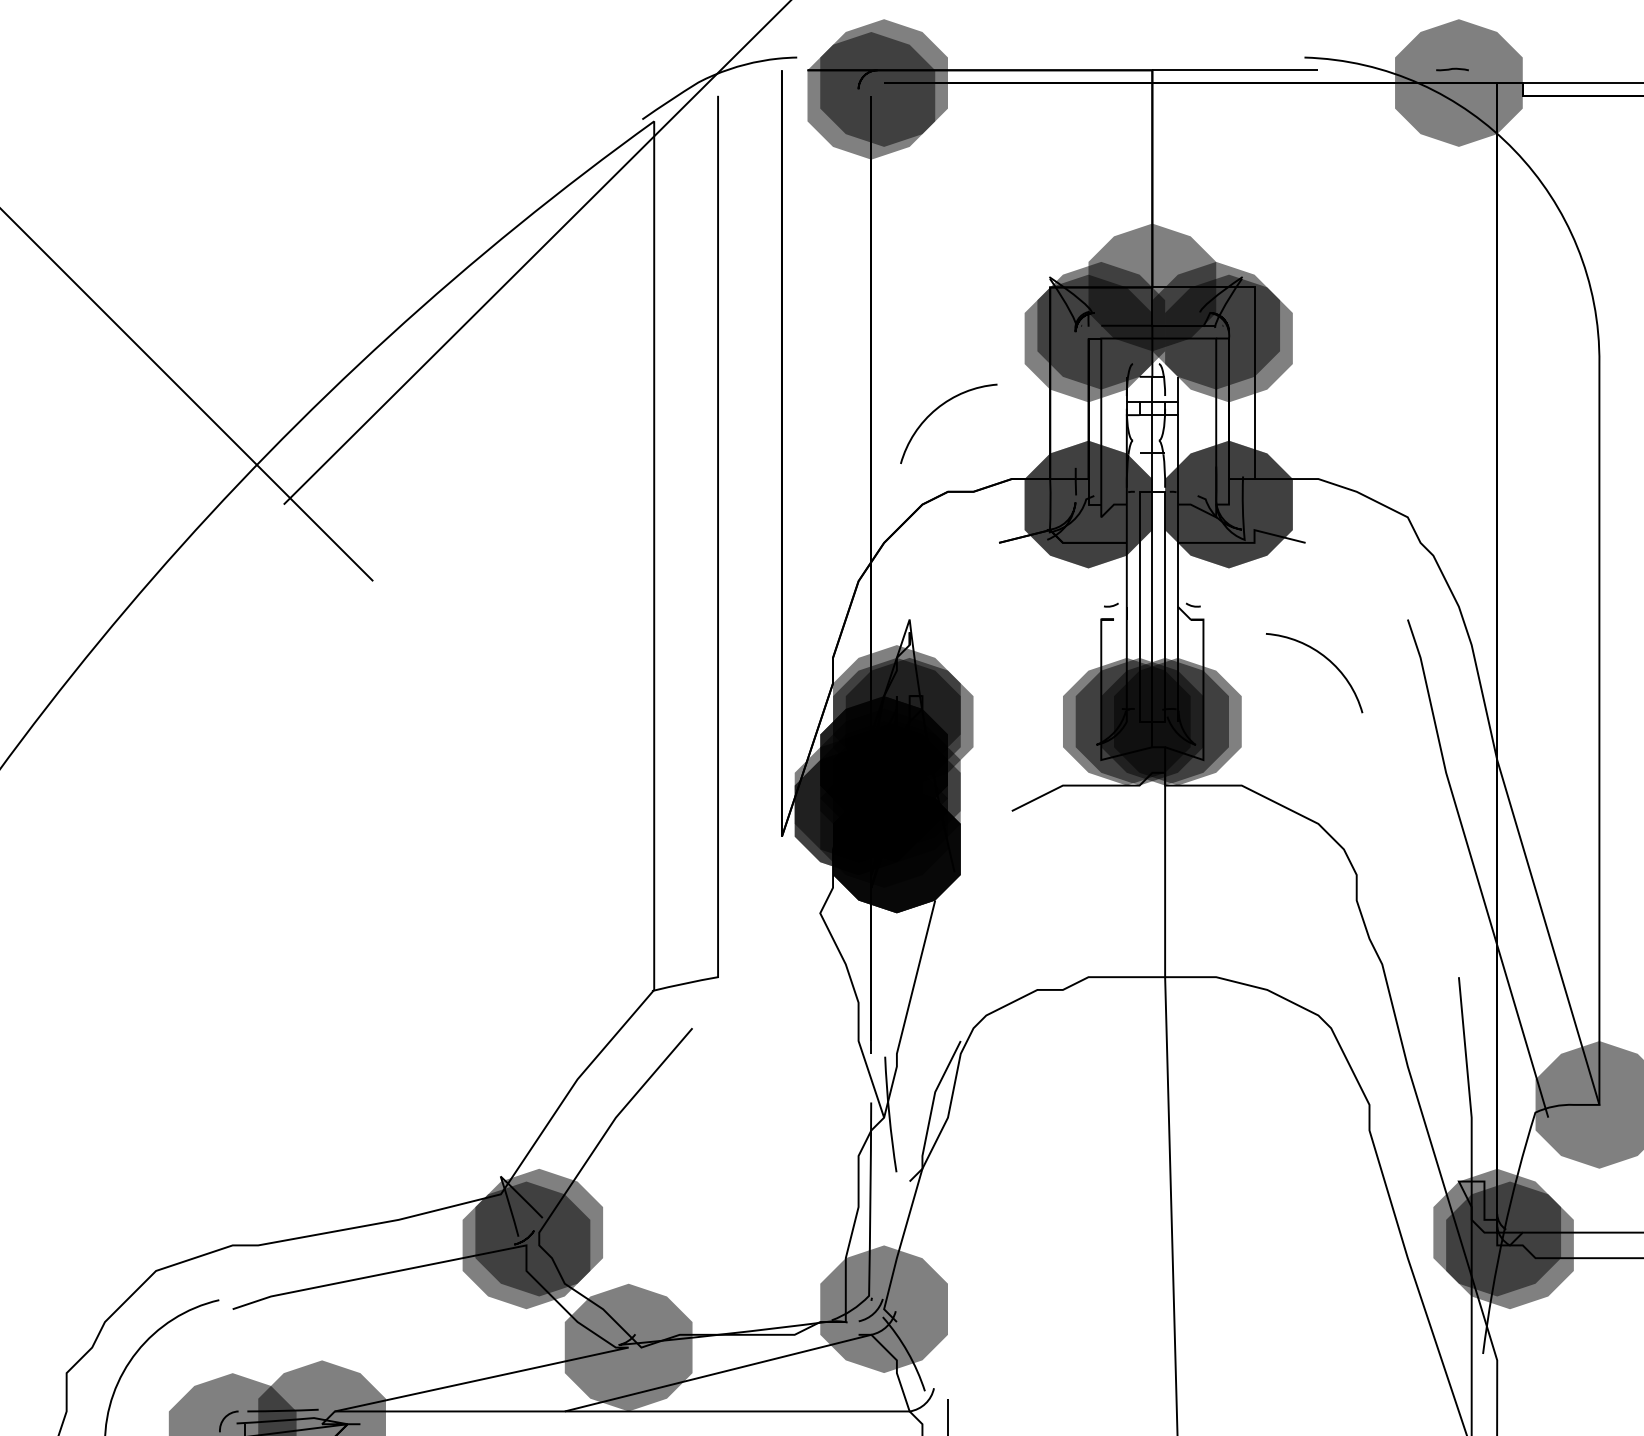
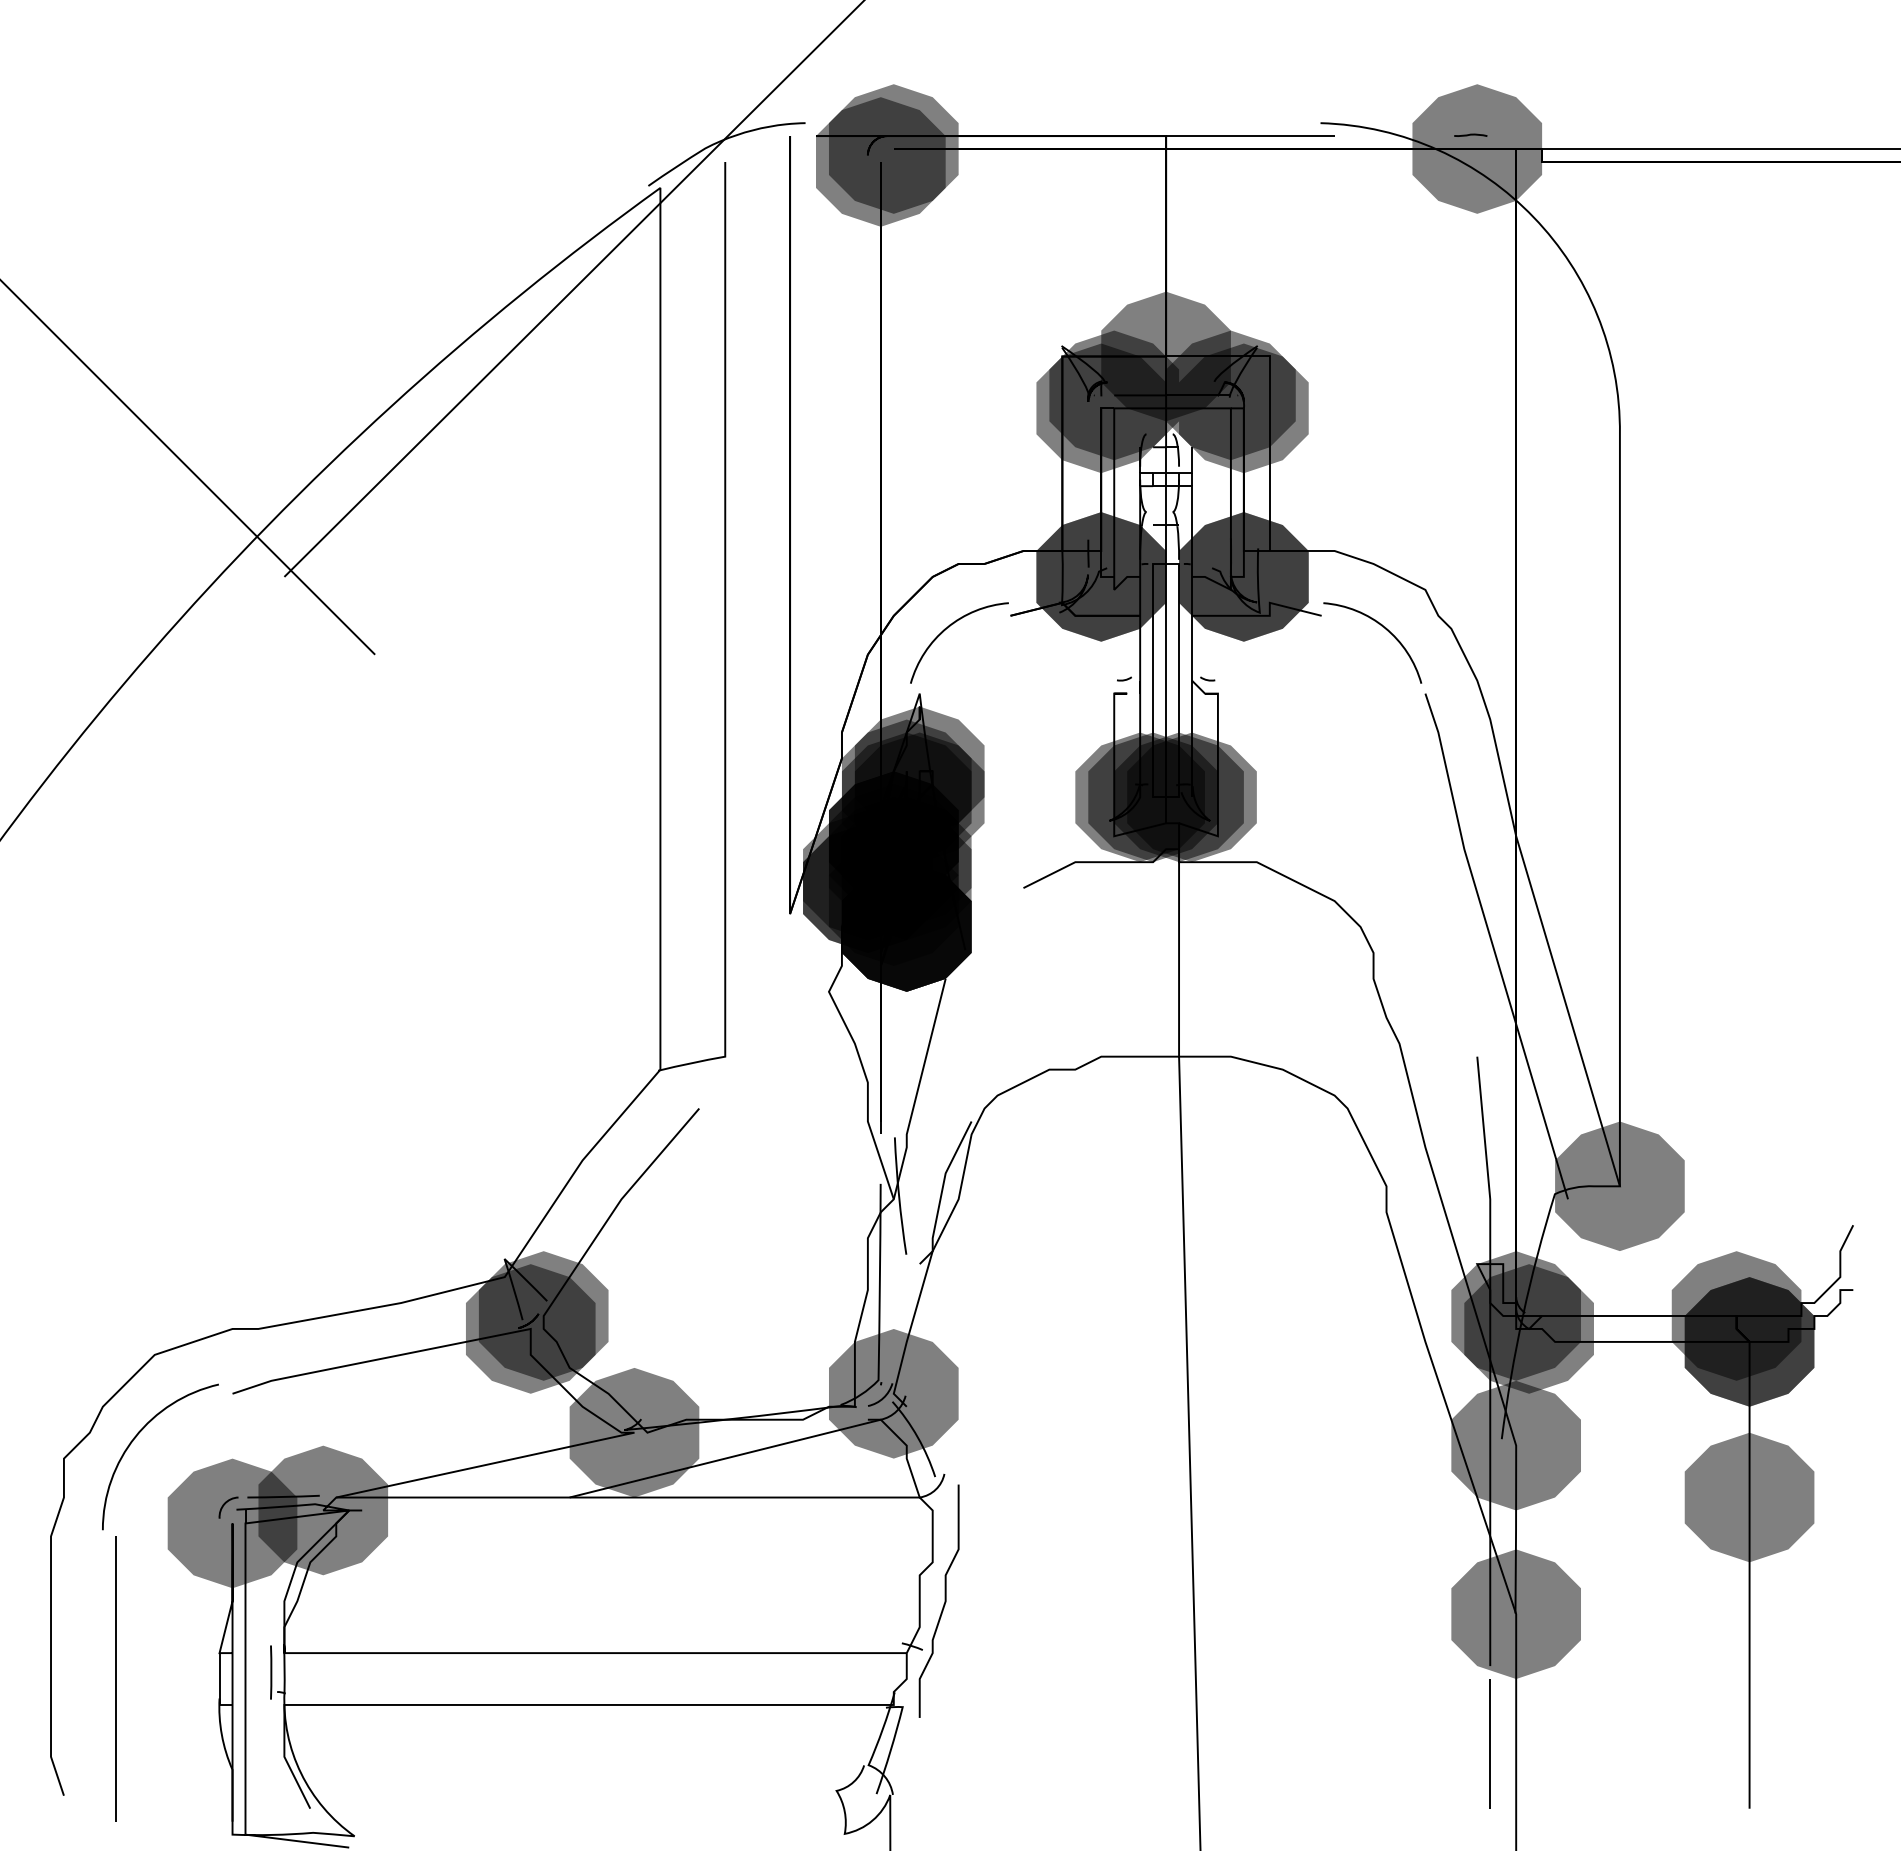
arc: (938, 408) -> (949, 627), moved
arc: (1323, 656) -> (1381, 626), moved
fill: (909, 696) -> (919, 771), added
fill: (1497, 1360) -> (1516, 1445), added

